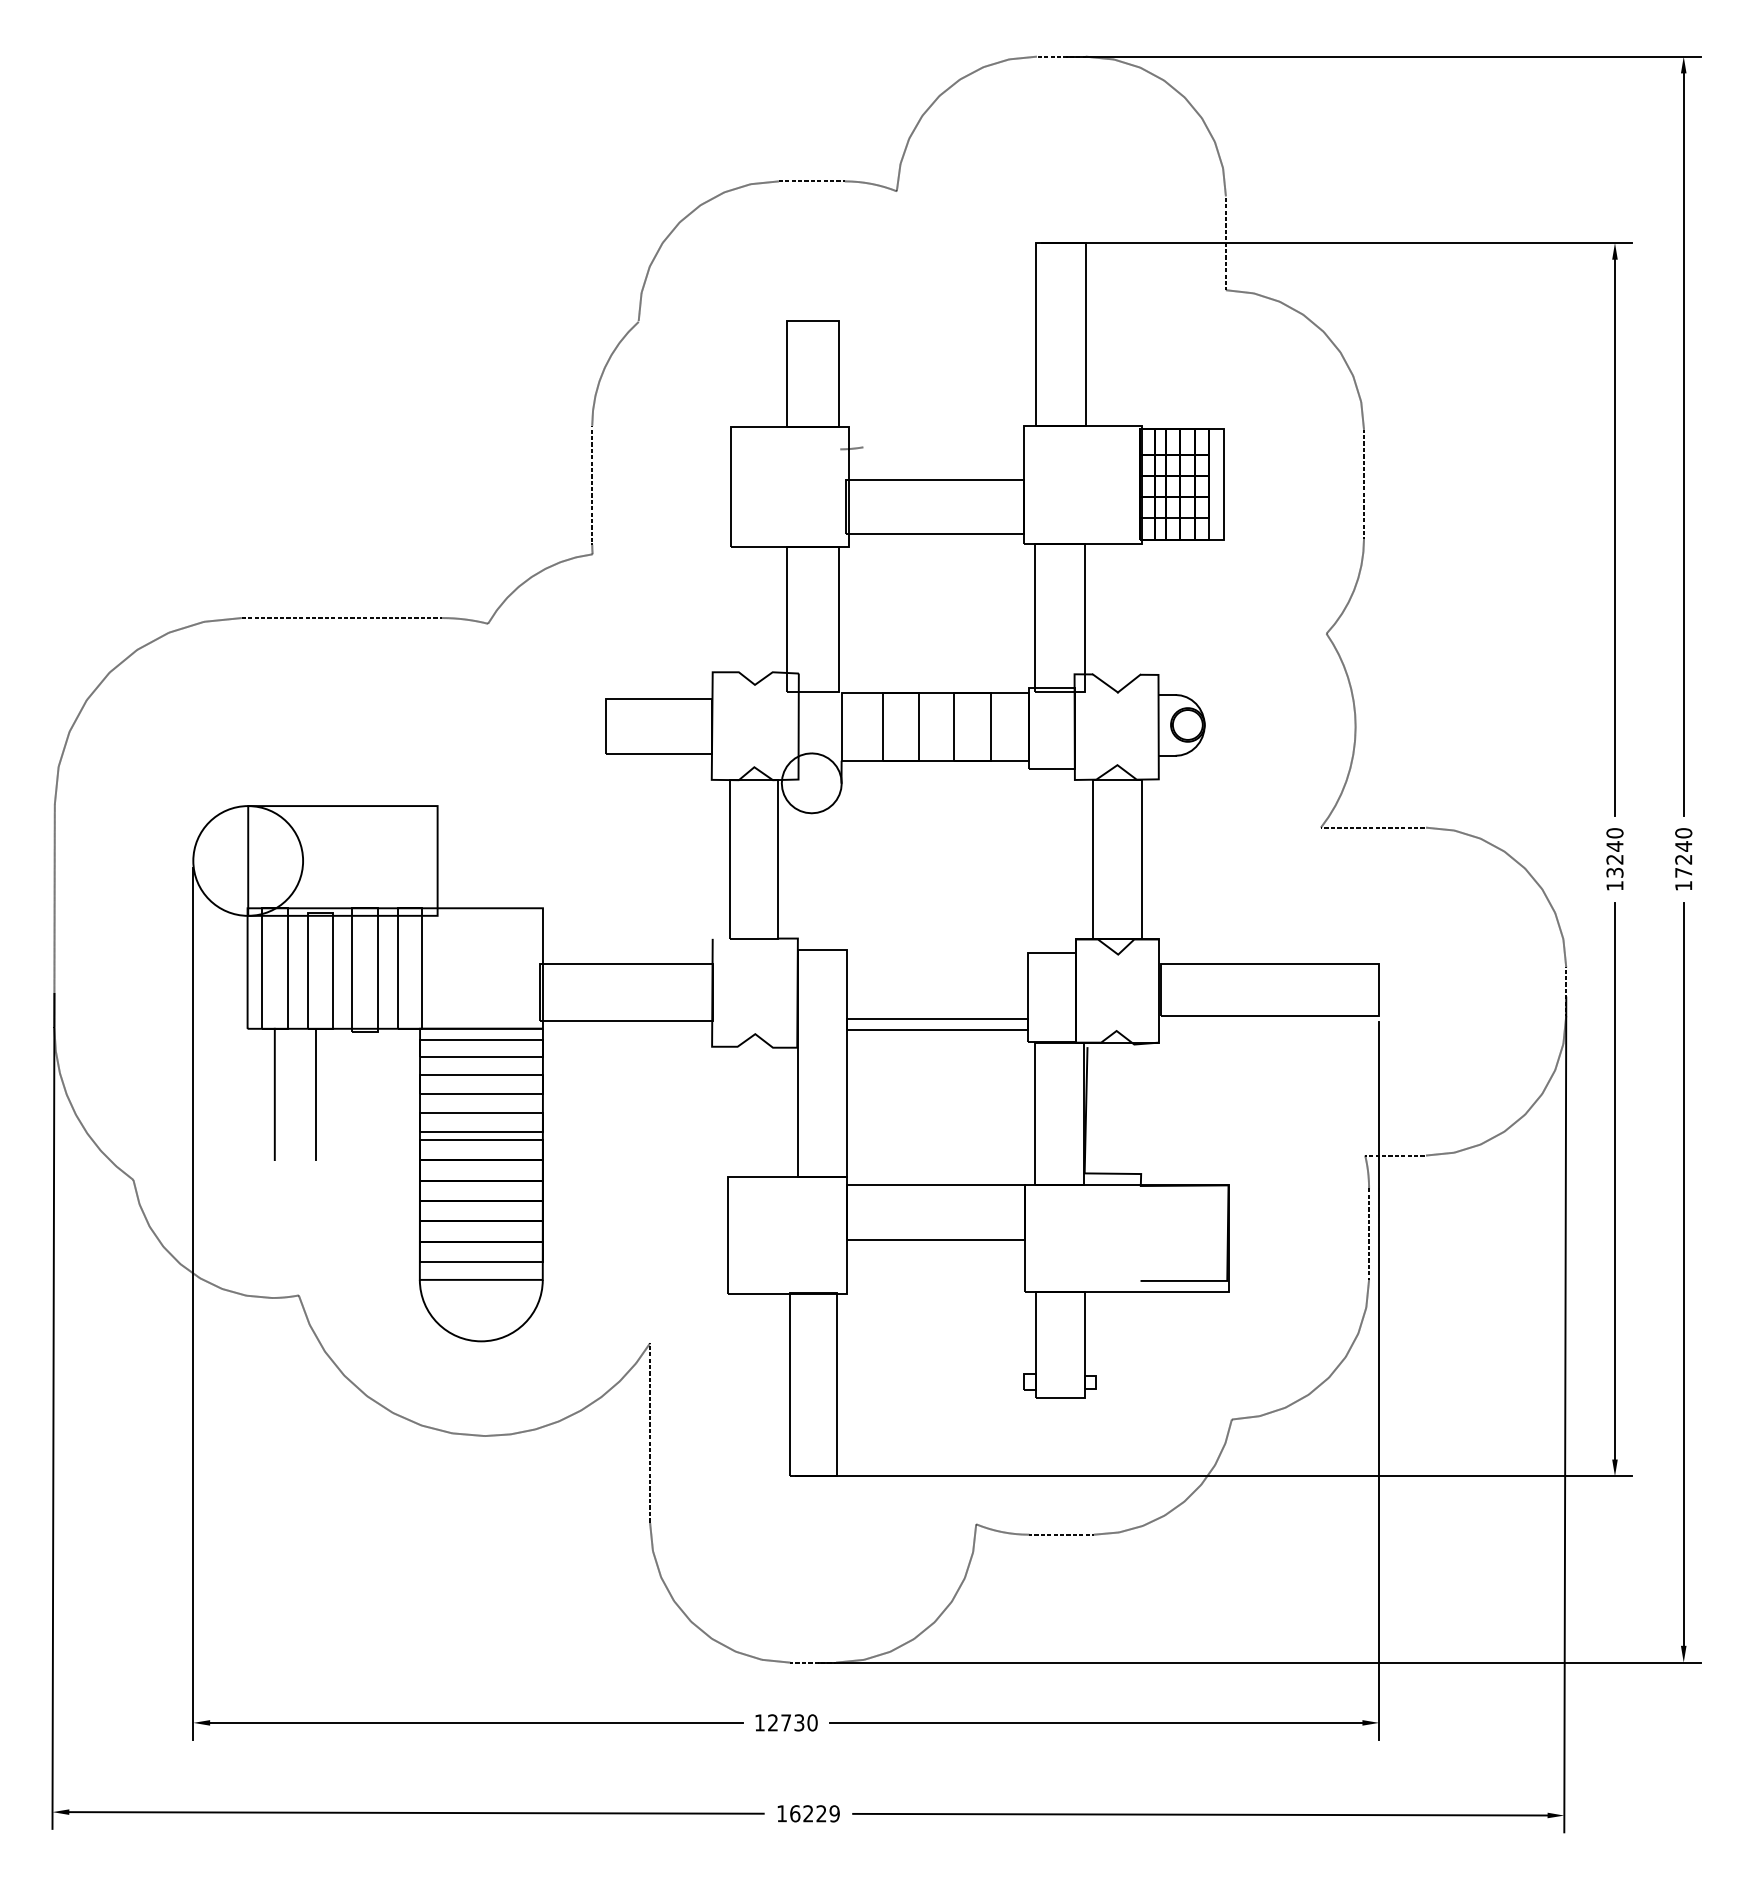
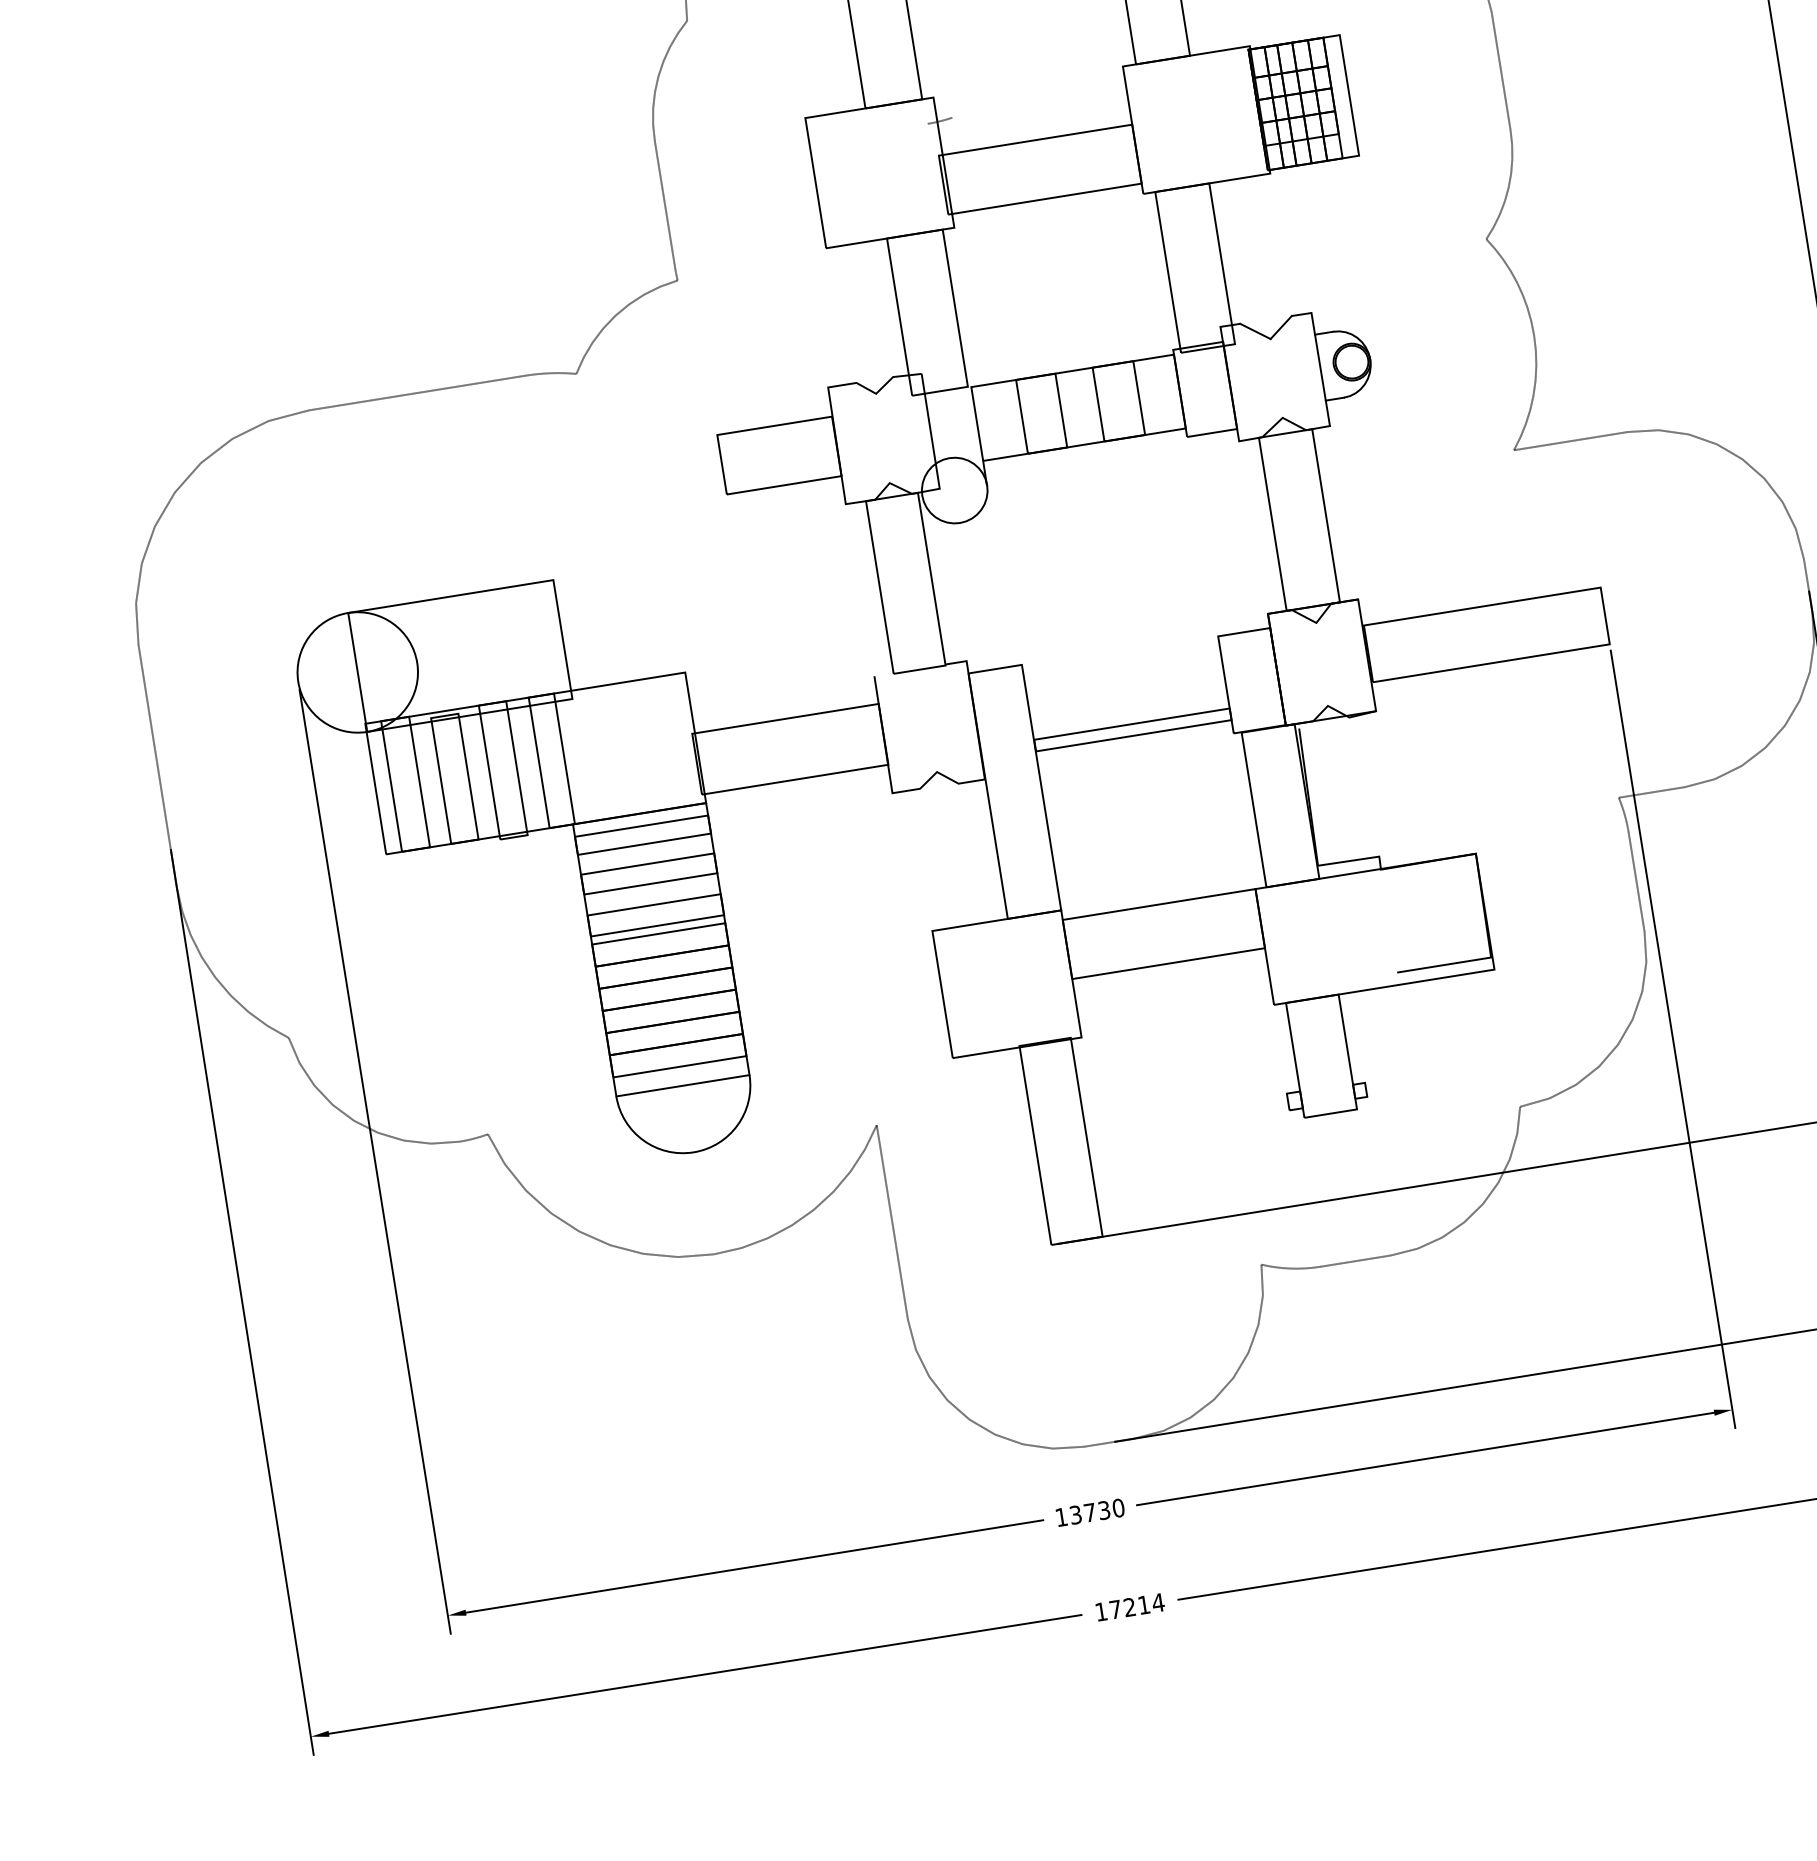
line: (274, 1094) -> (426, 920), removed
line: (315, 1094) -> (471, 913), removed
text: (772, 1722) -> (1075, 1514), 12730 -> 13730
text: (815, 1813) -> (1137, 1605), 16229 -> 17214

